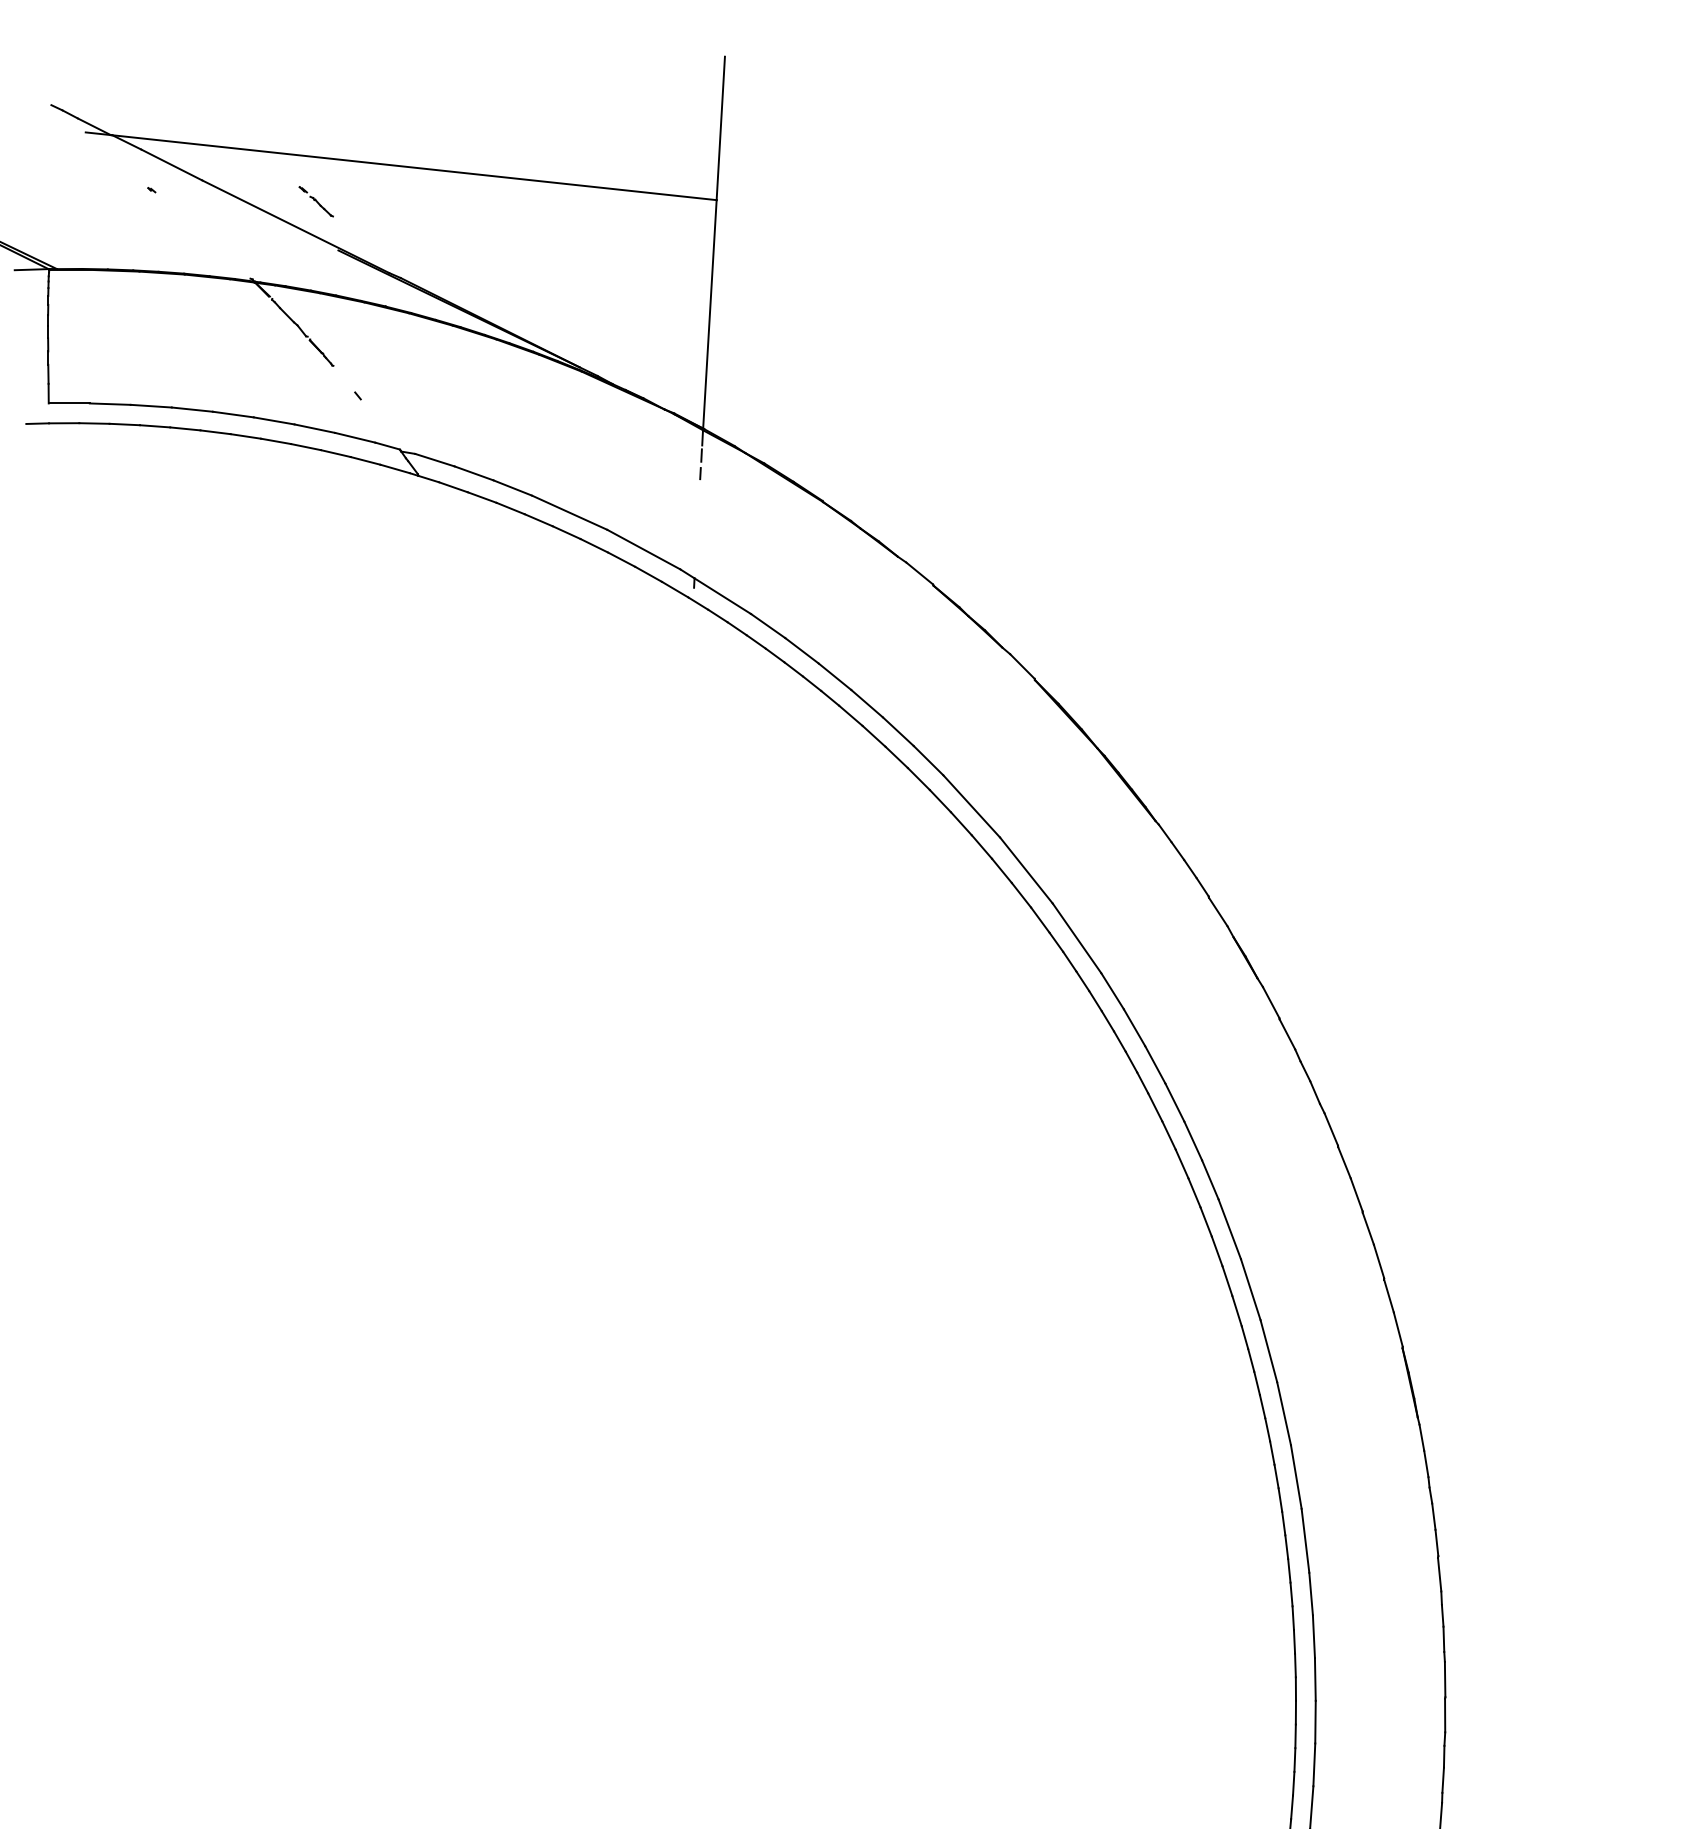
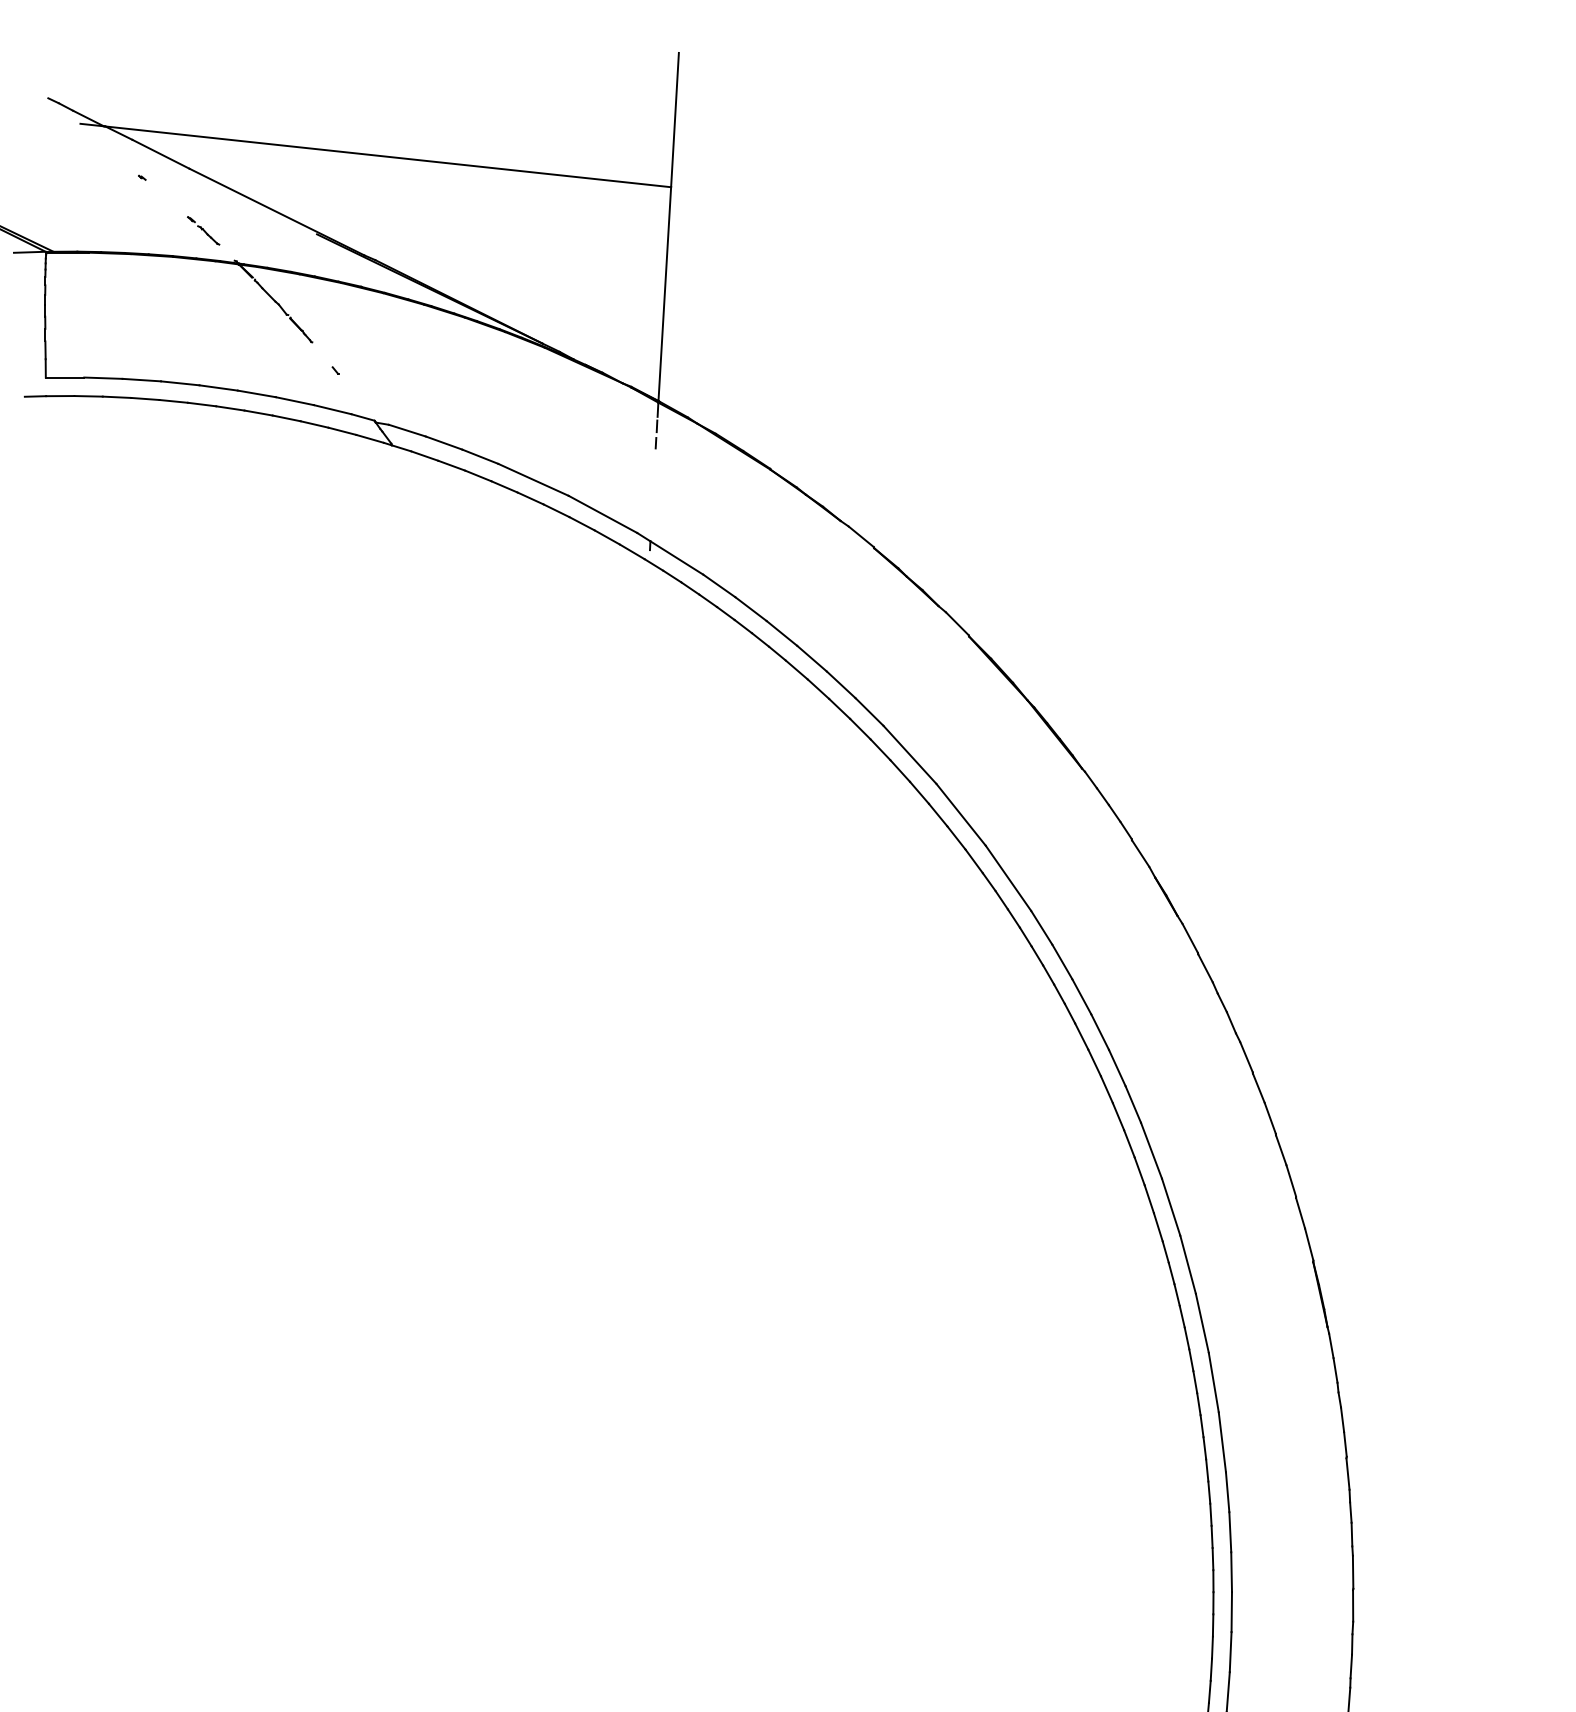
part: (315, 201) -> (202, 230), moved

